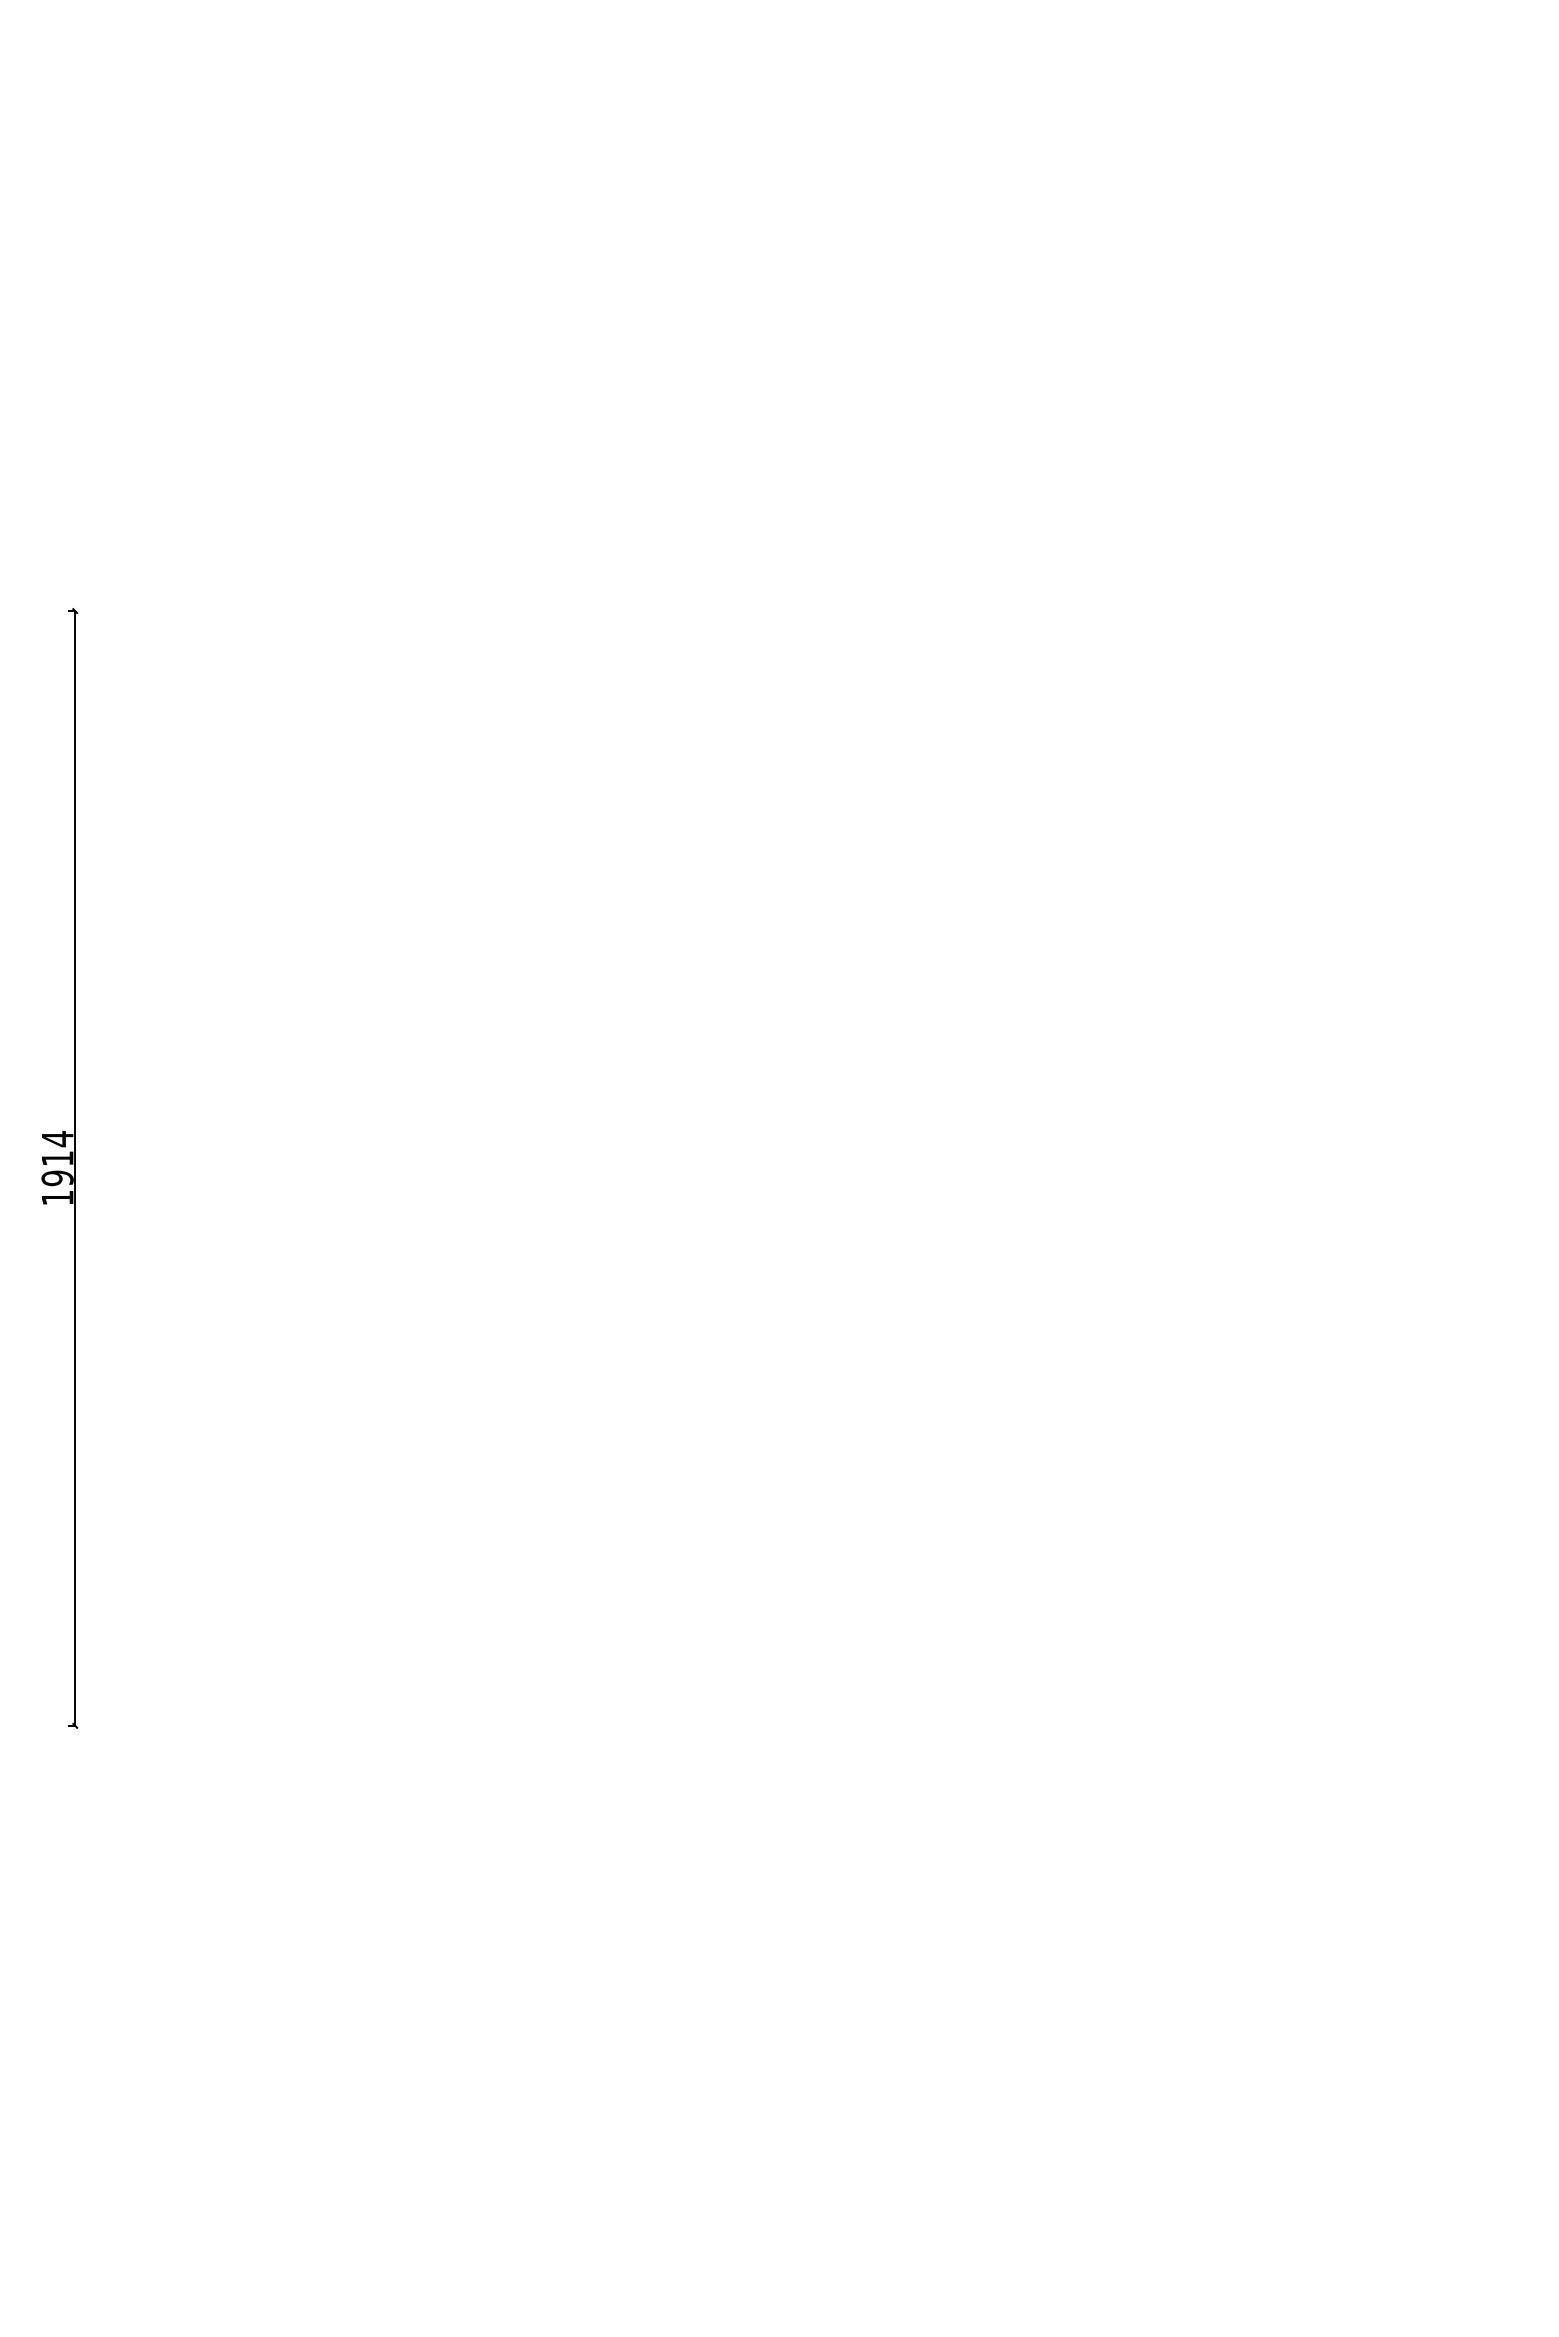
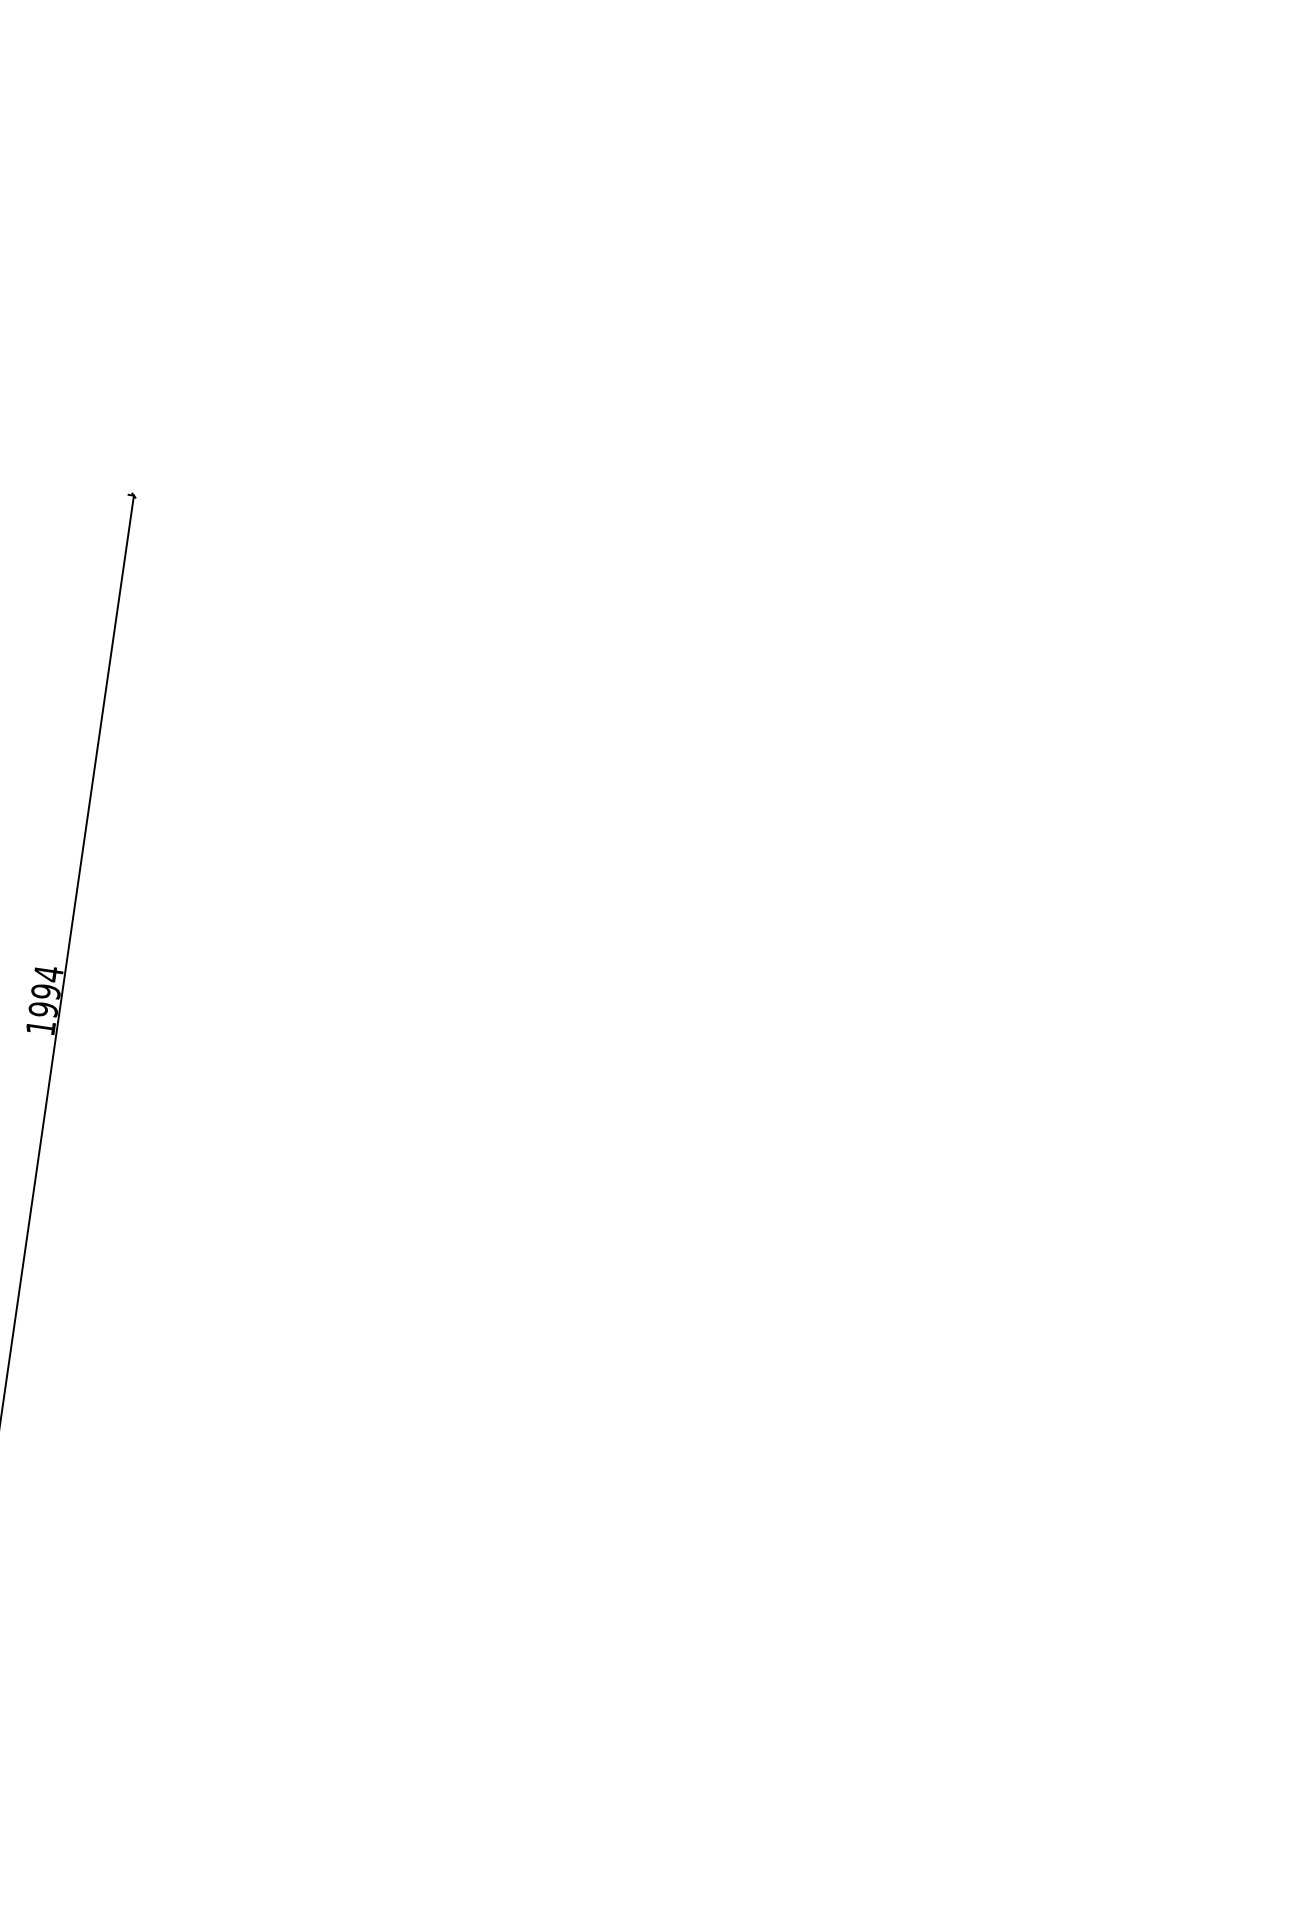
text: (57, 1158) -> (45, 991), 1914 -> 1994

